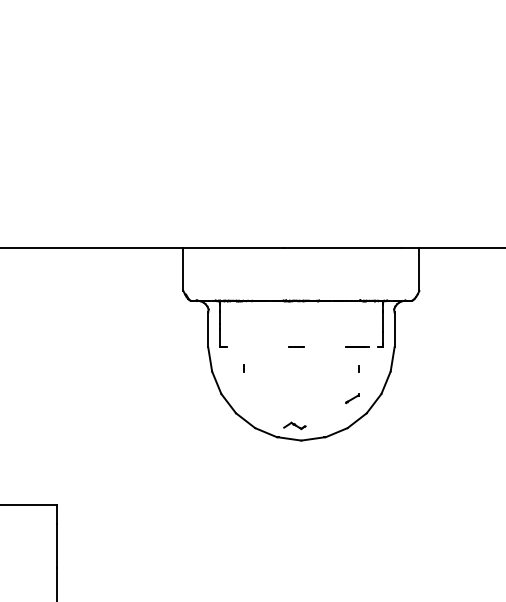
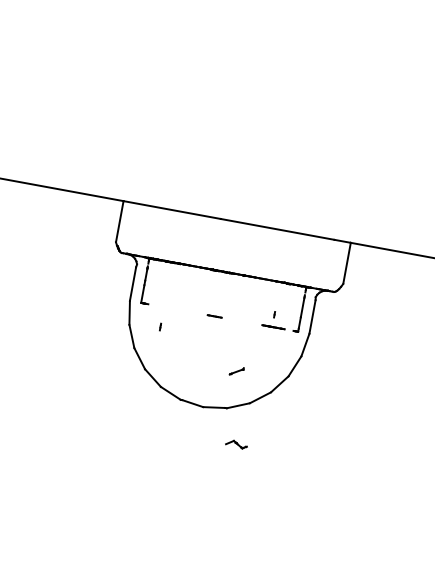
part: (358, 368) -> (274, 314), moved
line: (352, 398) -> (236, 371), moved
part: (294, 425) -> (236, 443), moved

